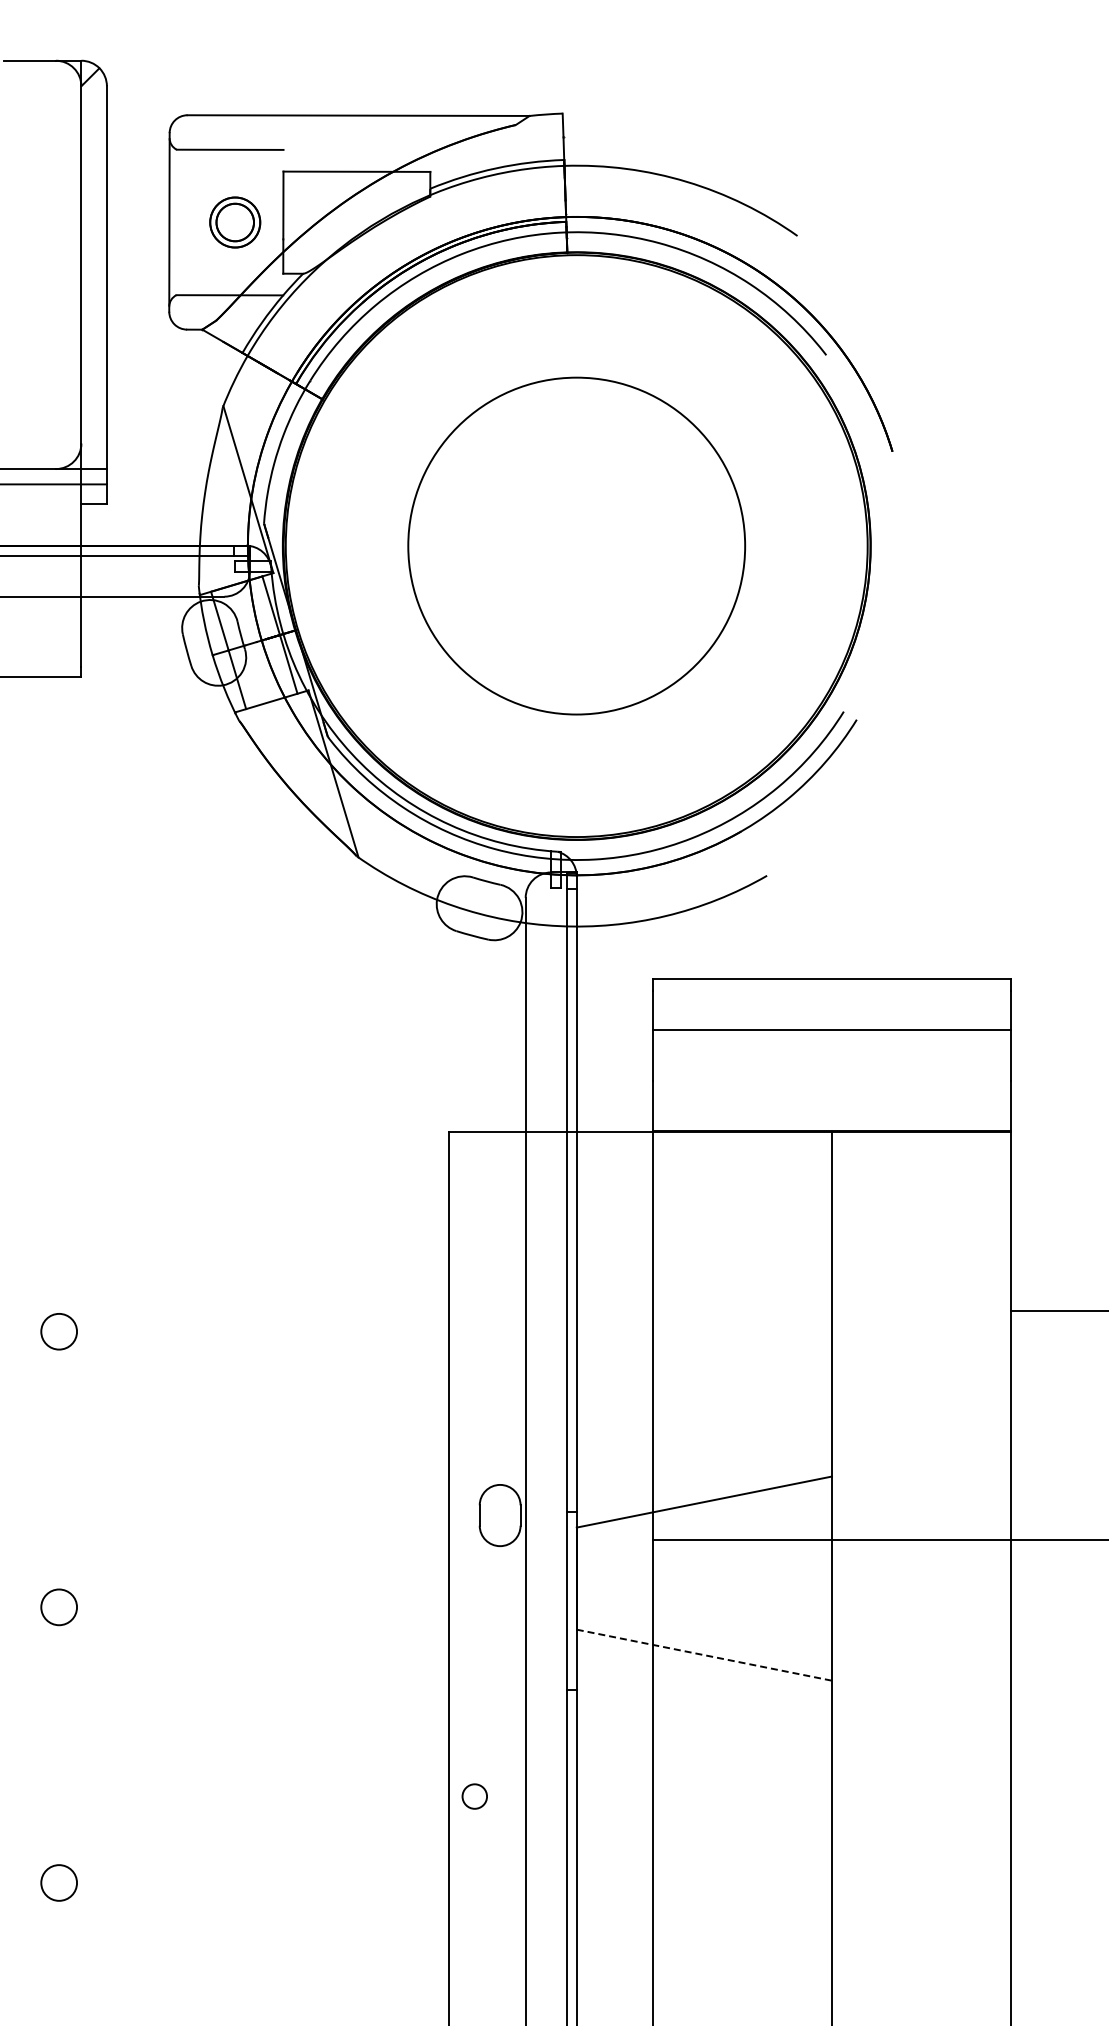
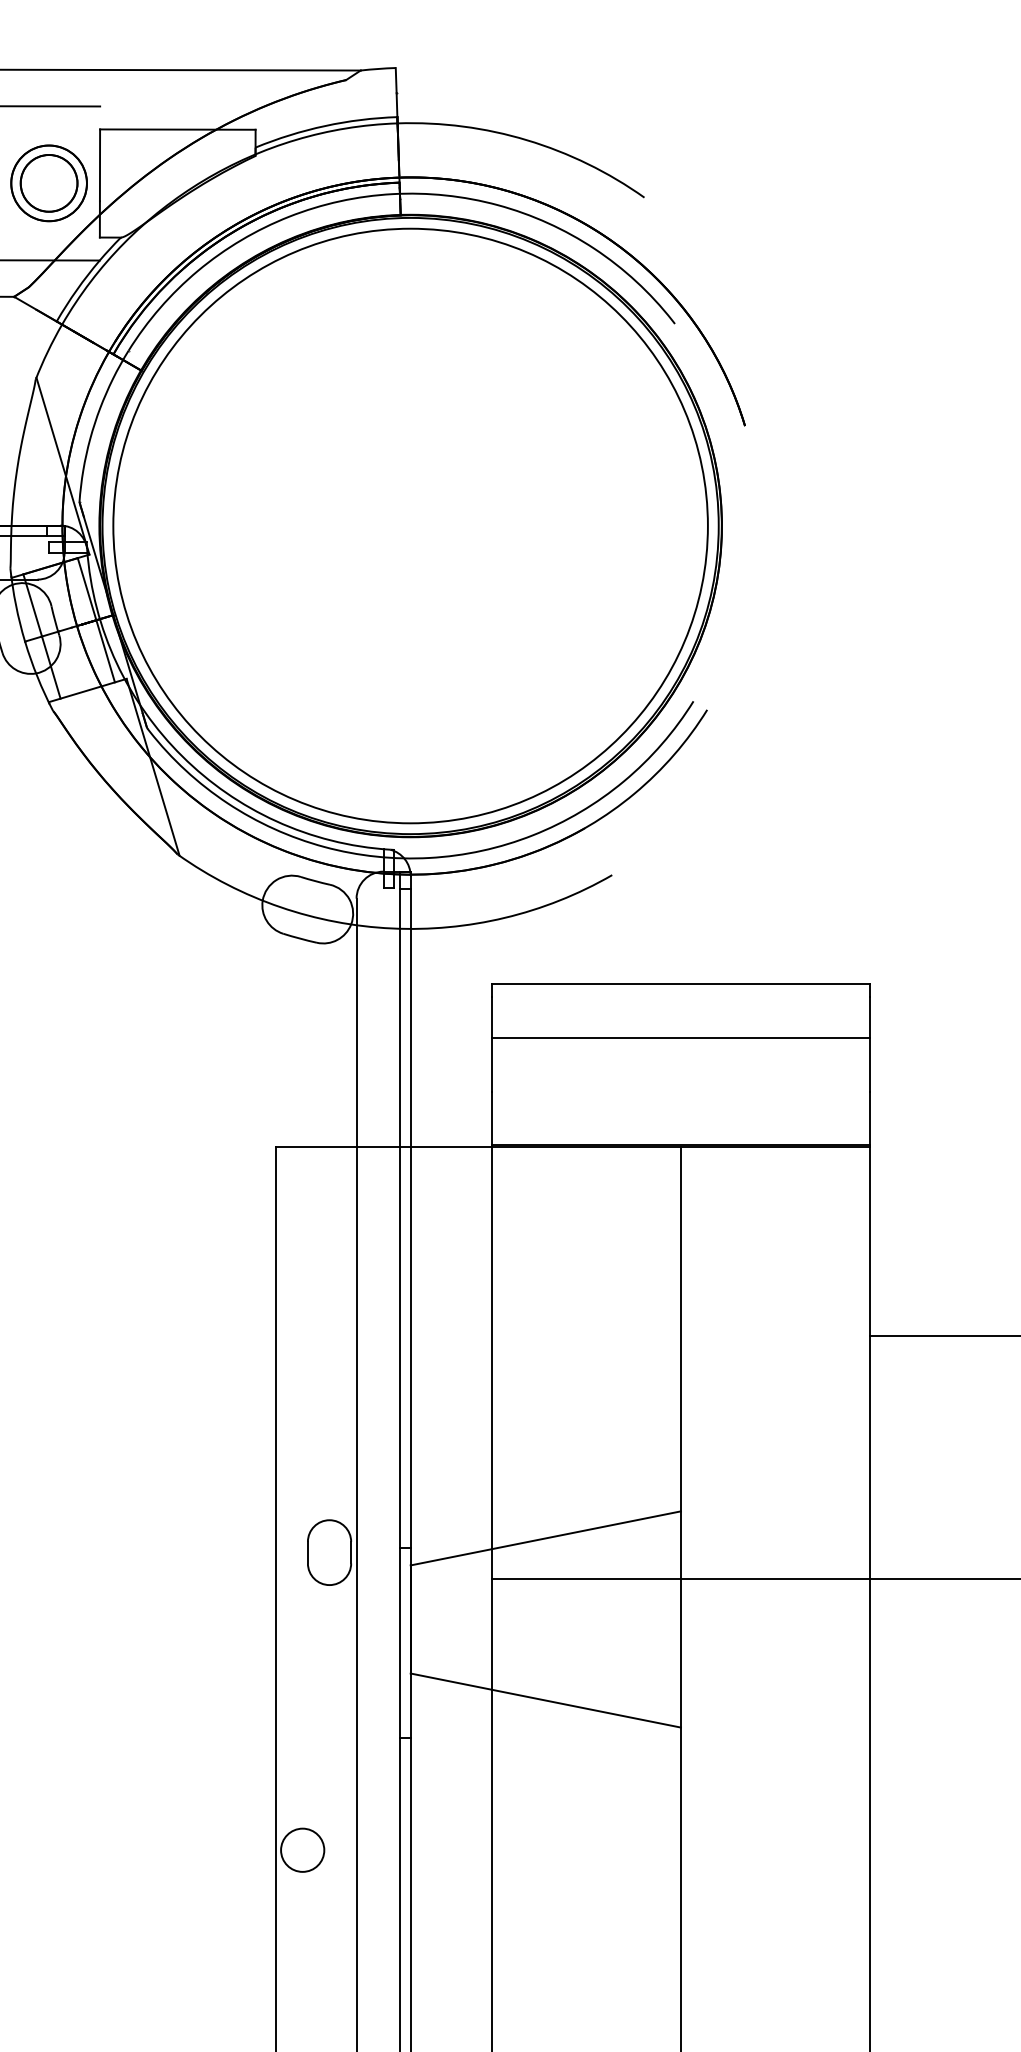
part: (234, 222) -> (48, 183), size x1.43
circle: (576, 545) -> (410, 525), size x1.67
line: (704, 1655) -> (545, 1700), dashed -> solid
circle: (474, 1796) -> (302, 1850), size x1.67

